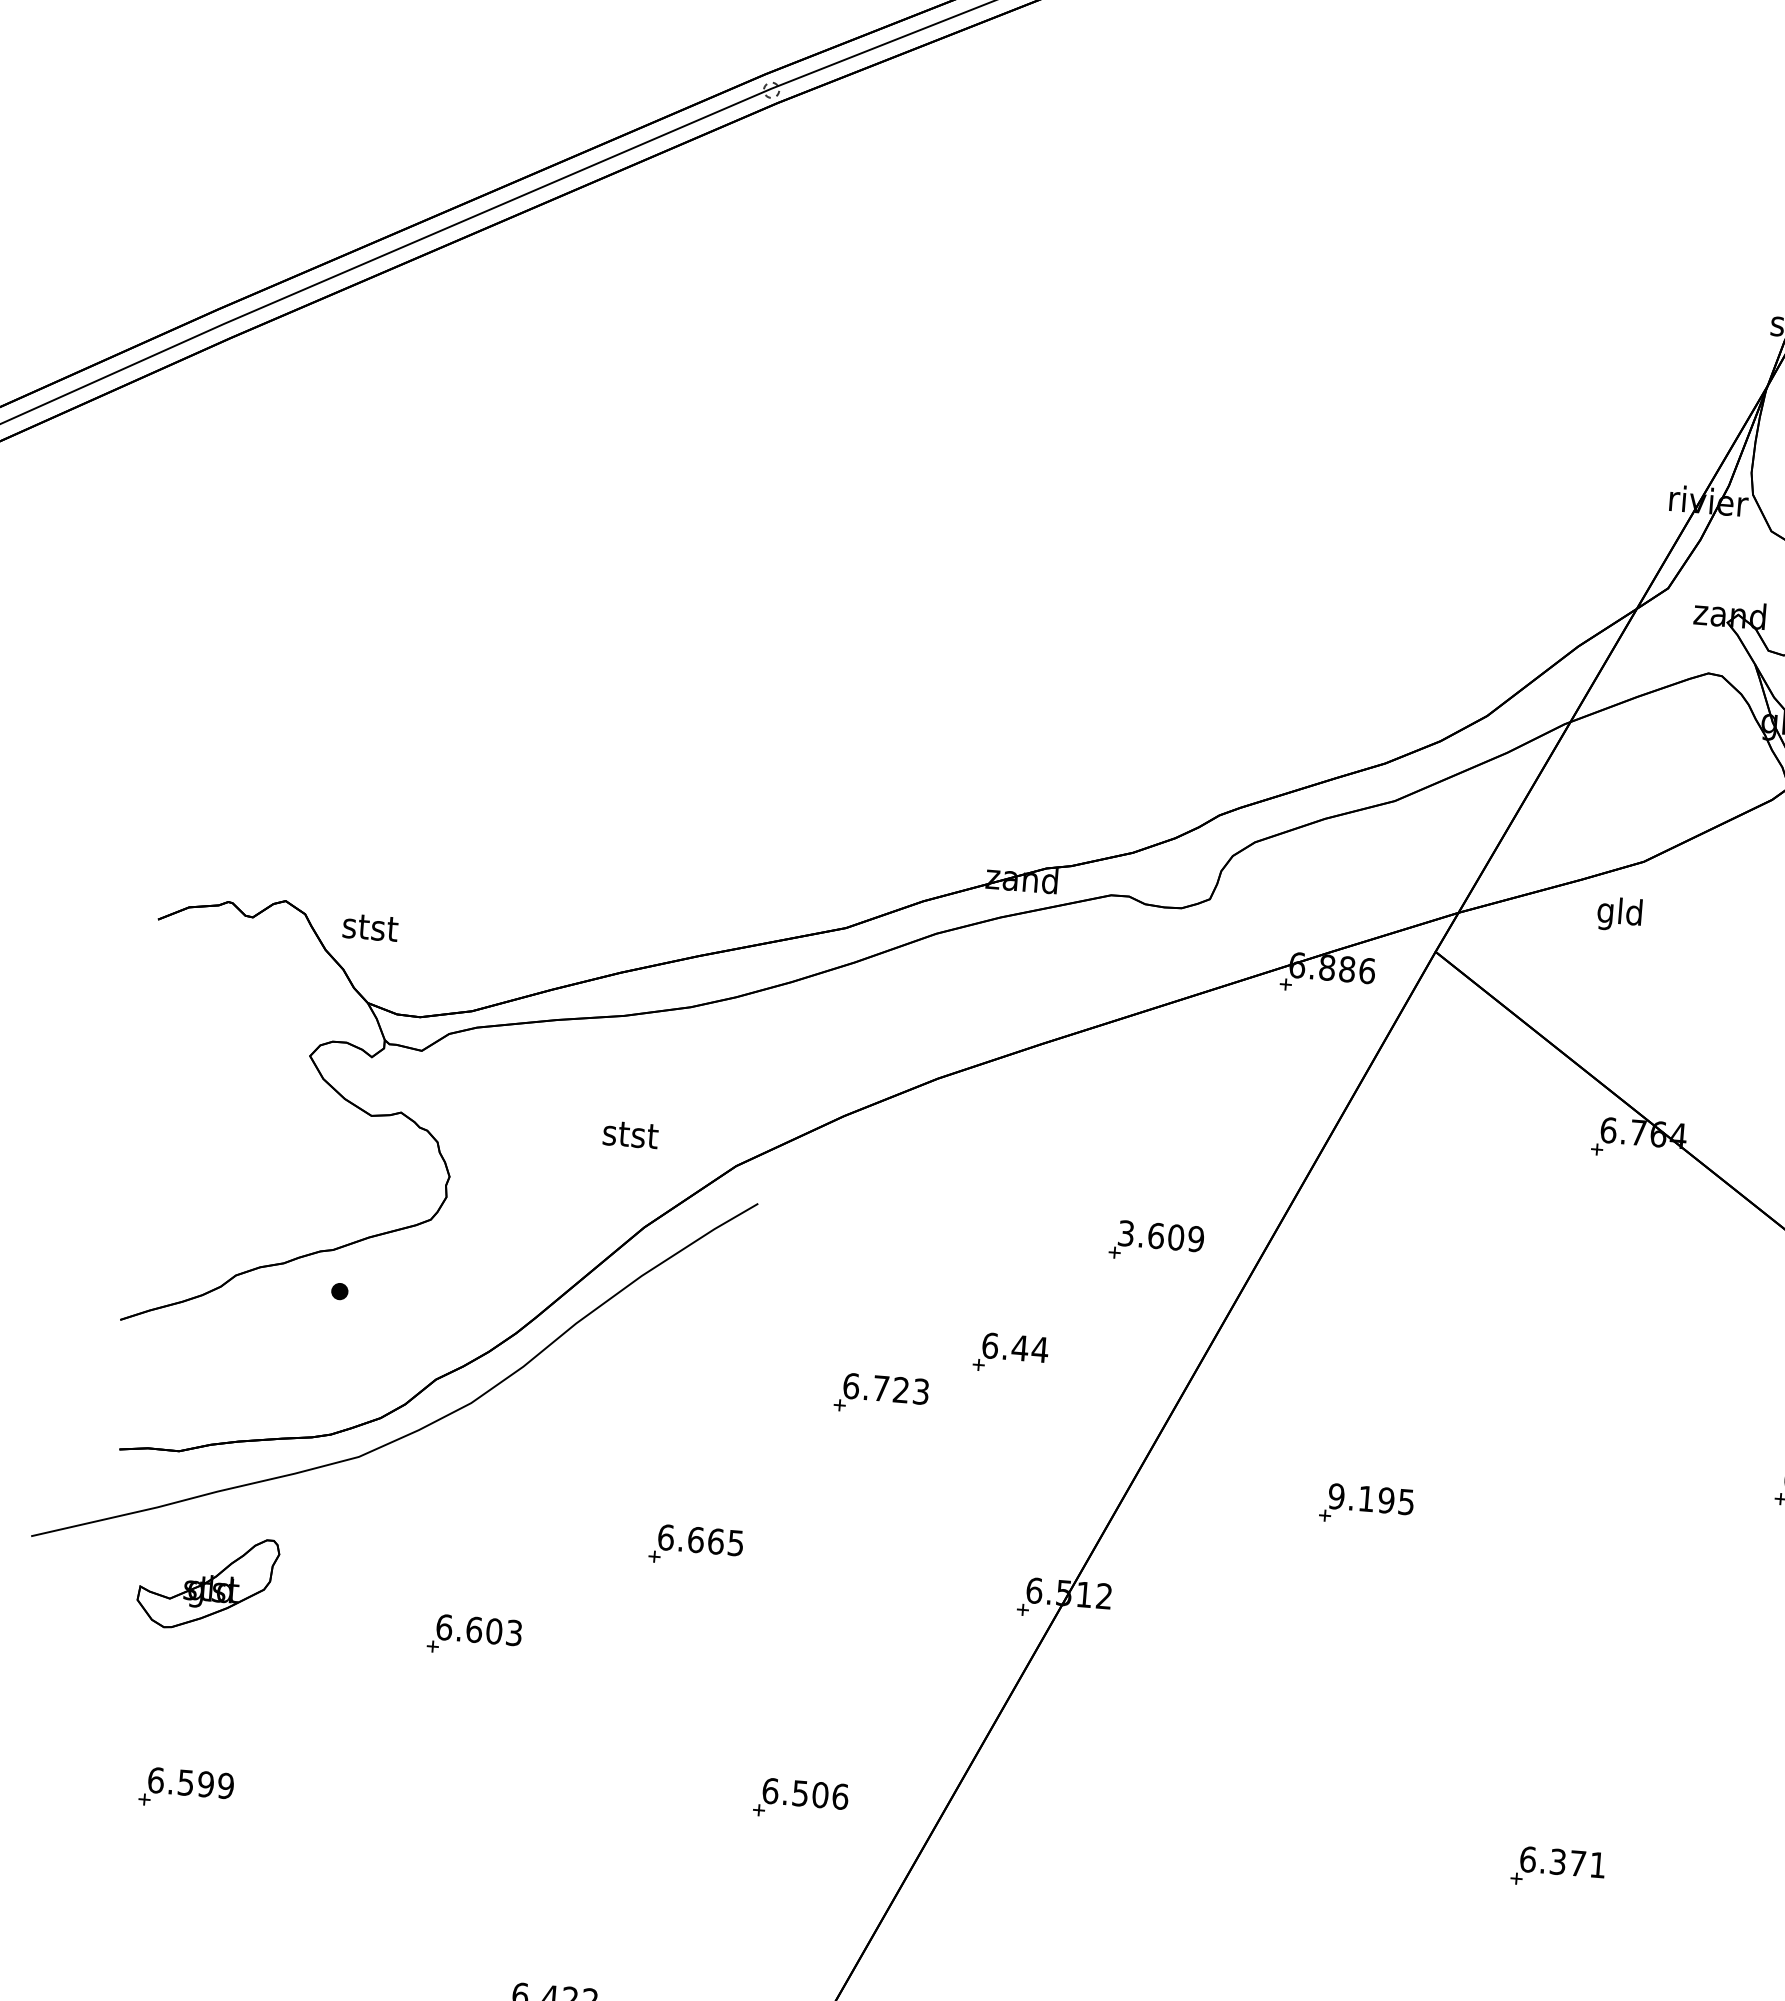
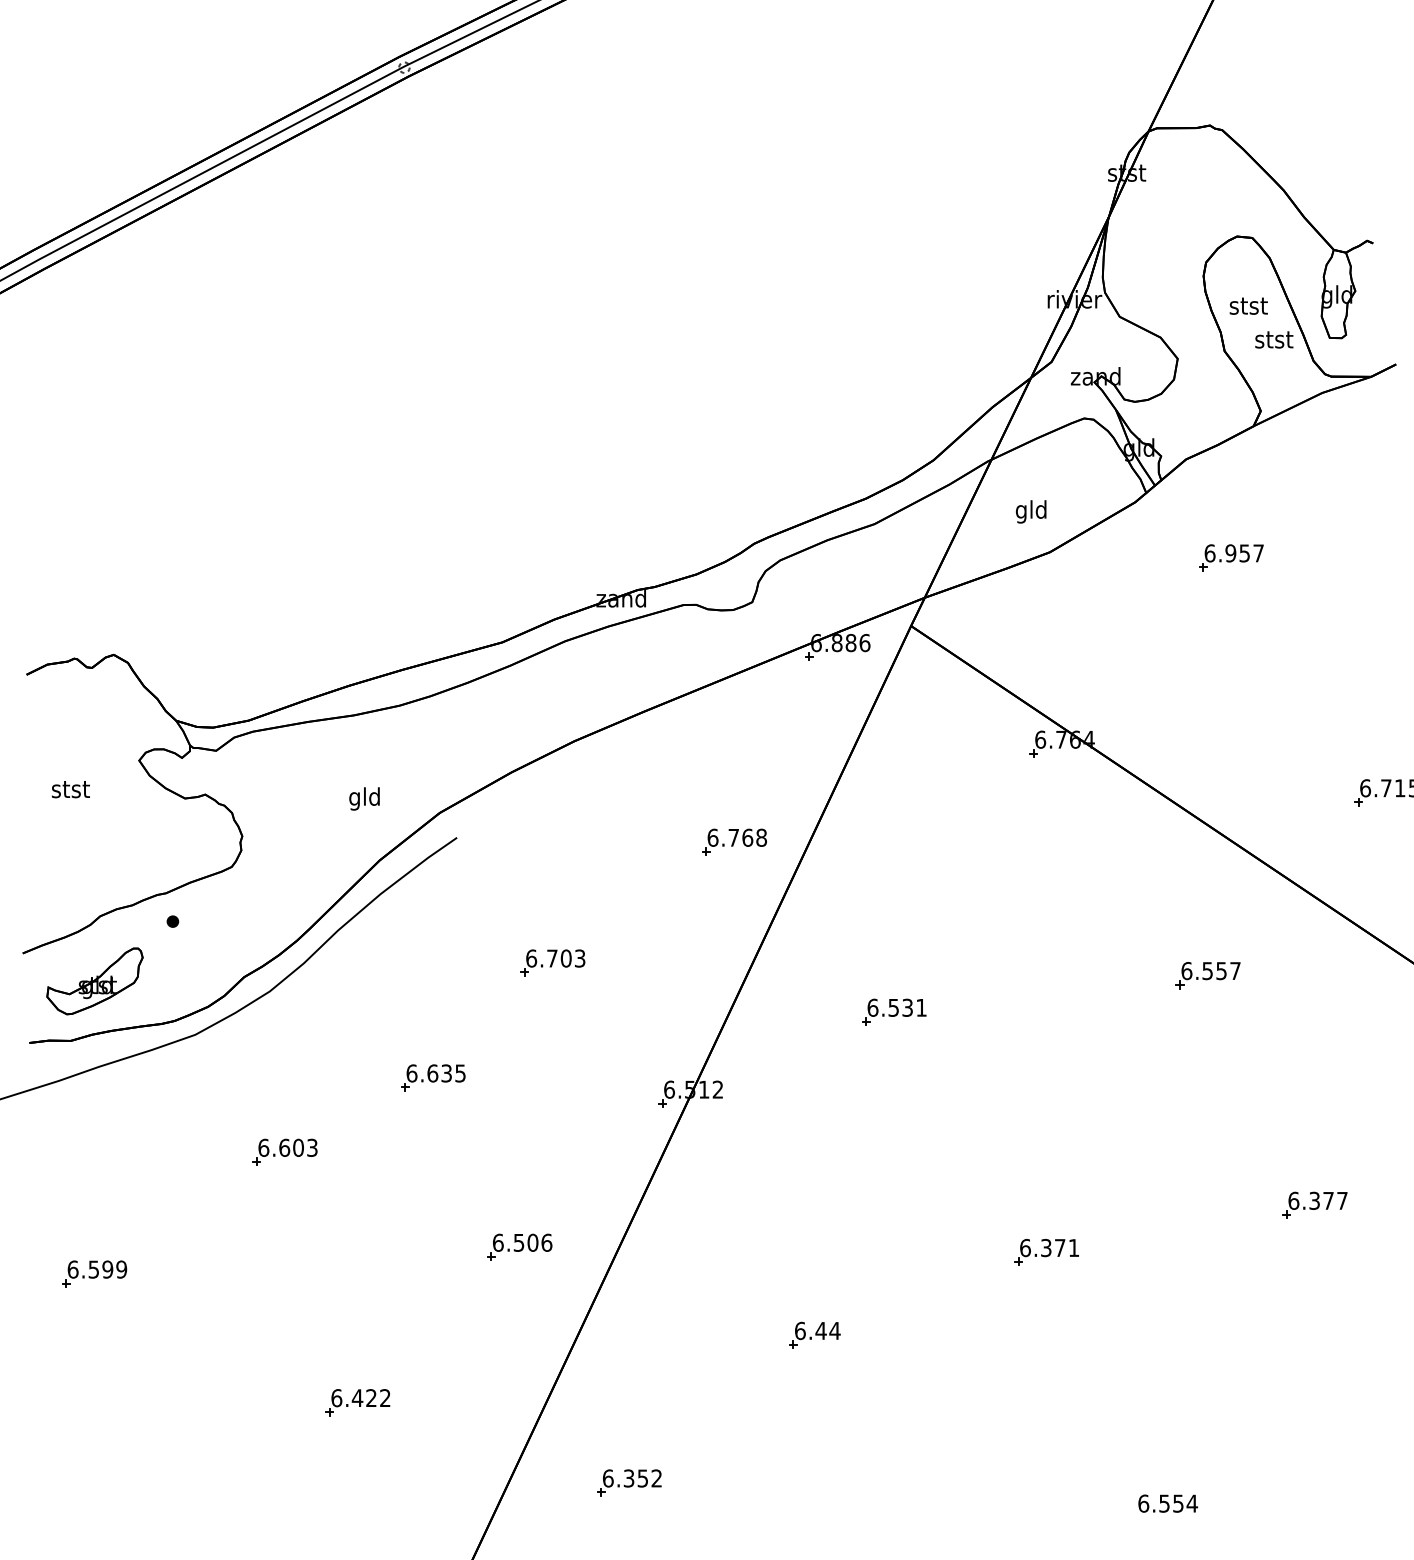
text: (1618, 913) -> (1030, 511), moved
text: (369, 927) -> (70, 789), moved
text: (631, 1136) -> (365, 798), stst -> gld
text: (1161, 1235) -> (737, 837), 3.609 -> 6.768
part: (1010, 1352) -> (814, 1334), moved
text: (900, 1389) -> (565, 958), 6.723 -> 6.703
text: (1370, 1498) -> (896, 1007), 9.195 -> 6.531
text: (715, 1541) -> (446, 1073), 6.665 -> 6.635
part: (207, 1583) -> (94, 981), moved

